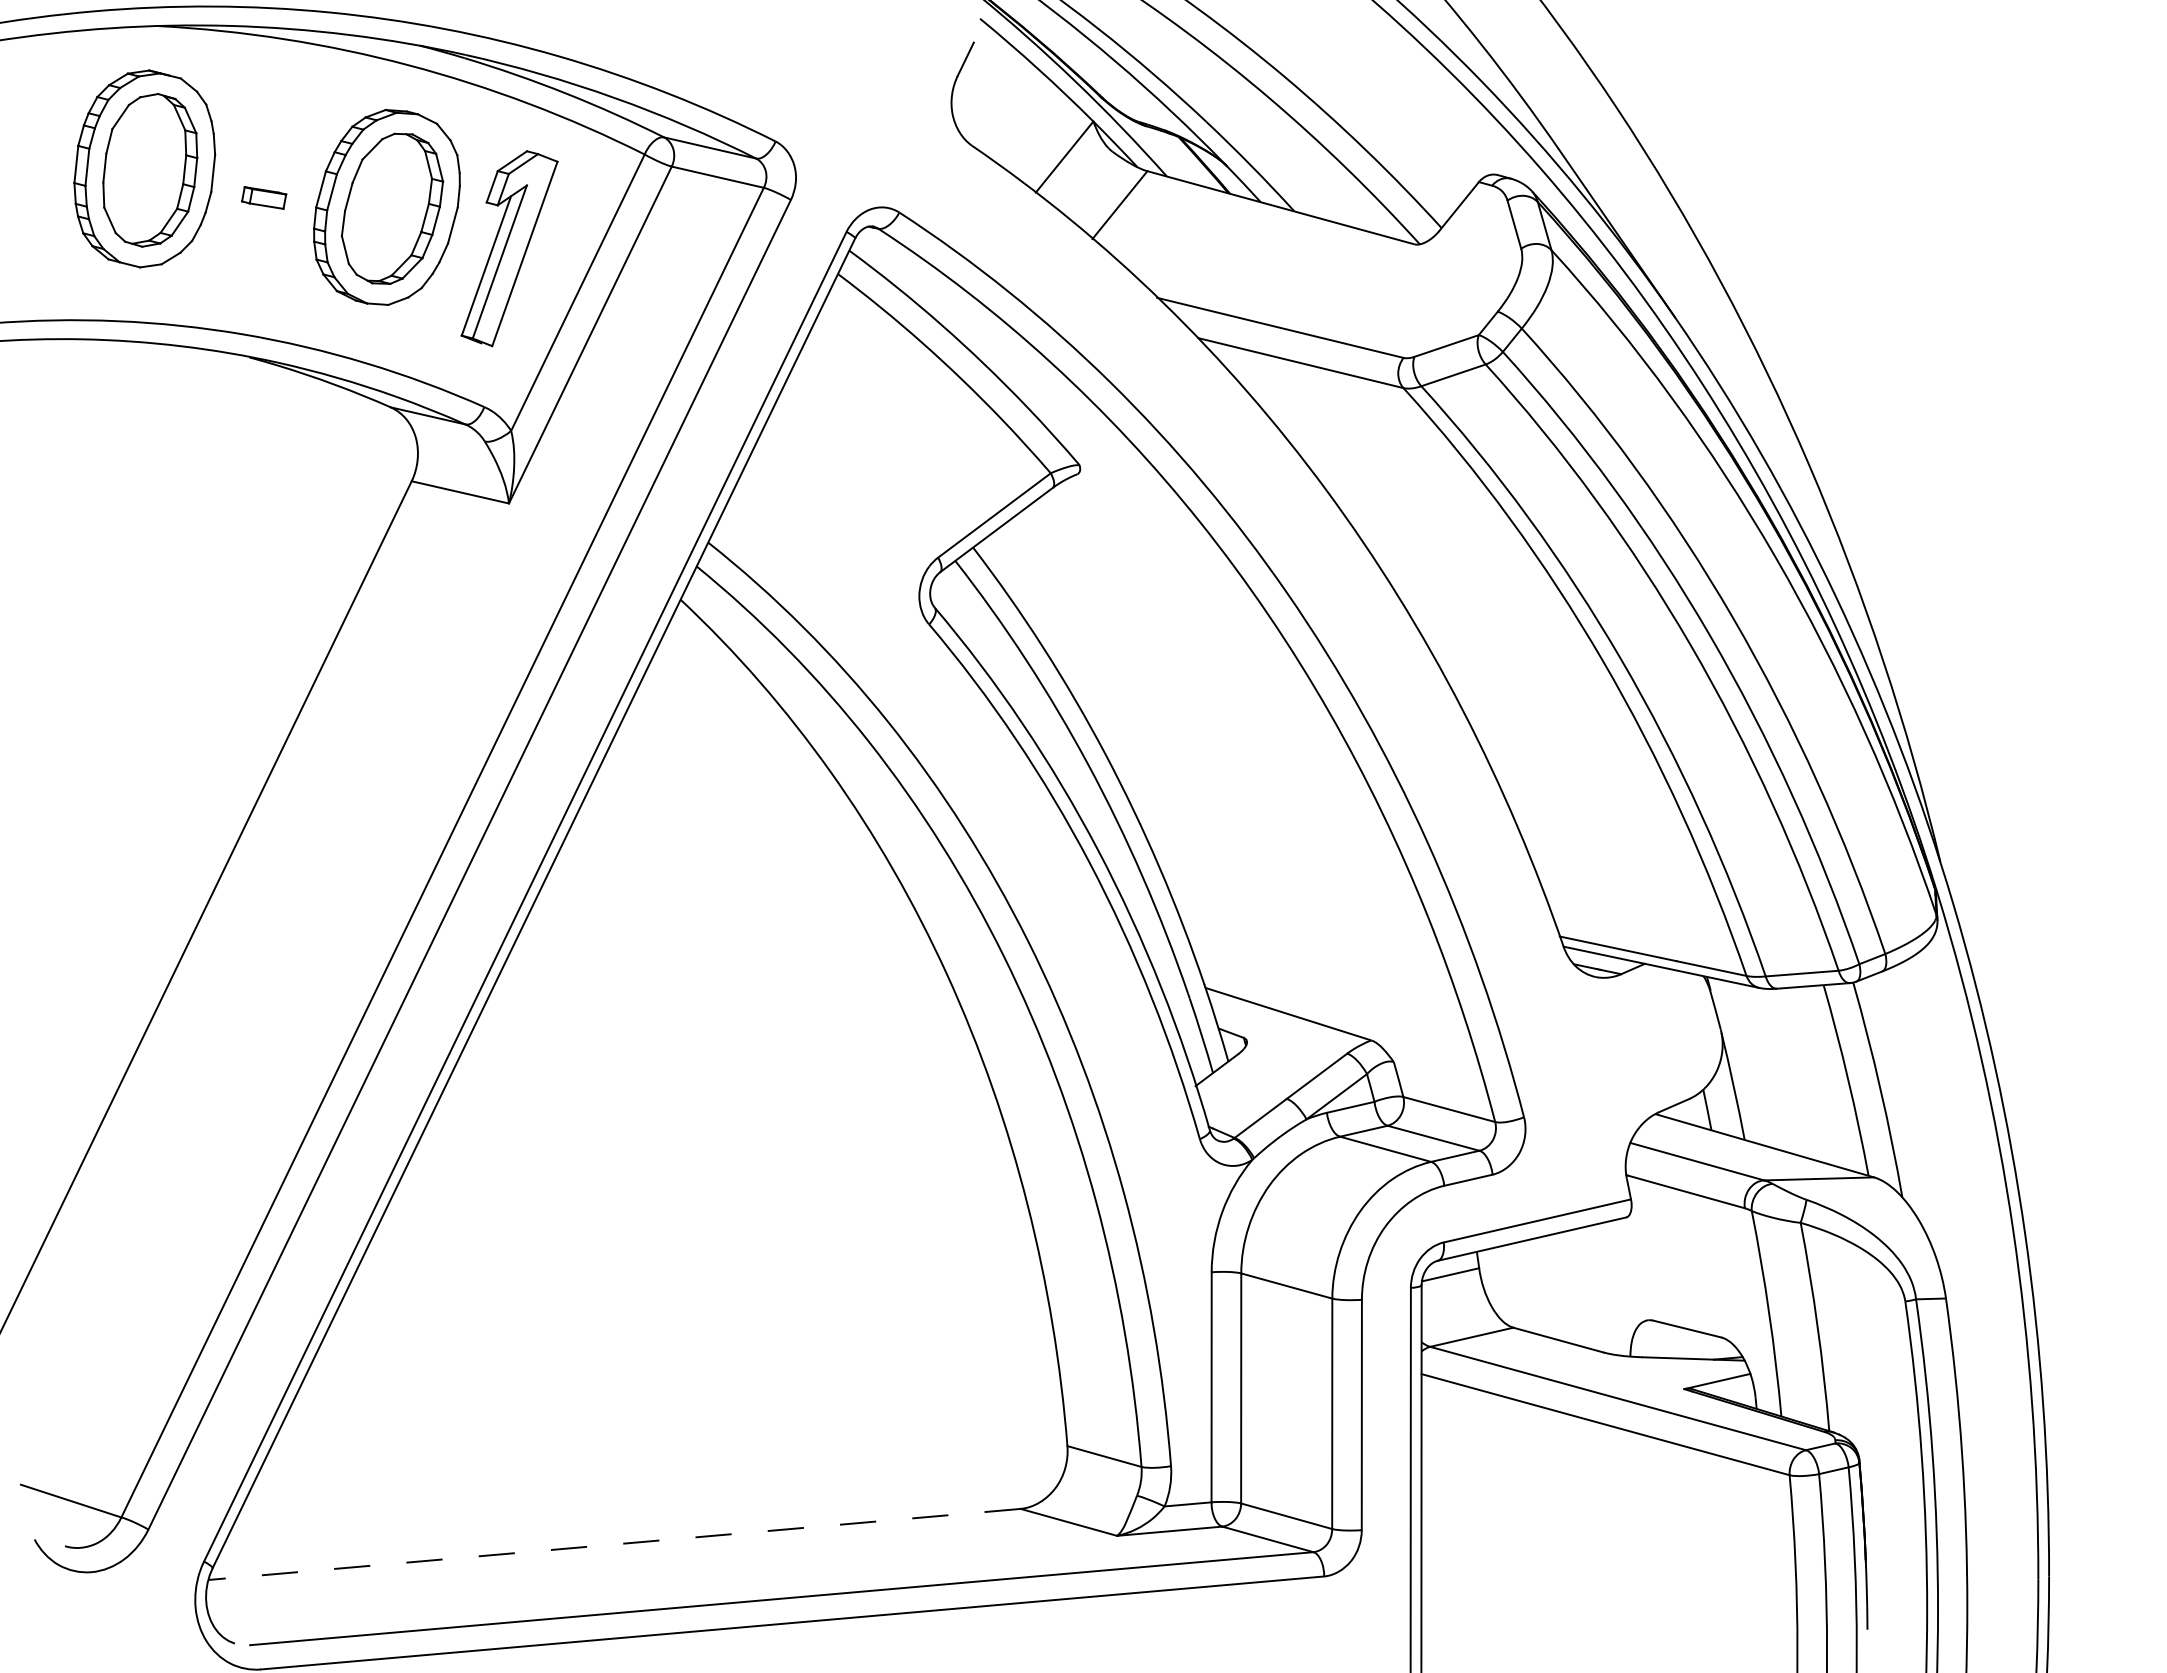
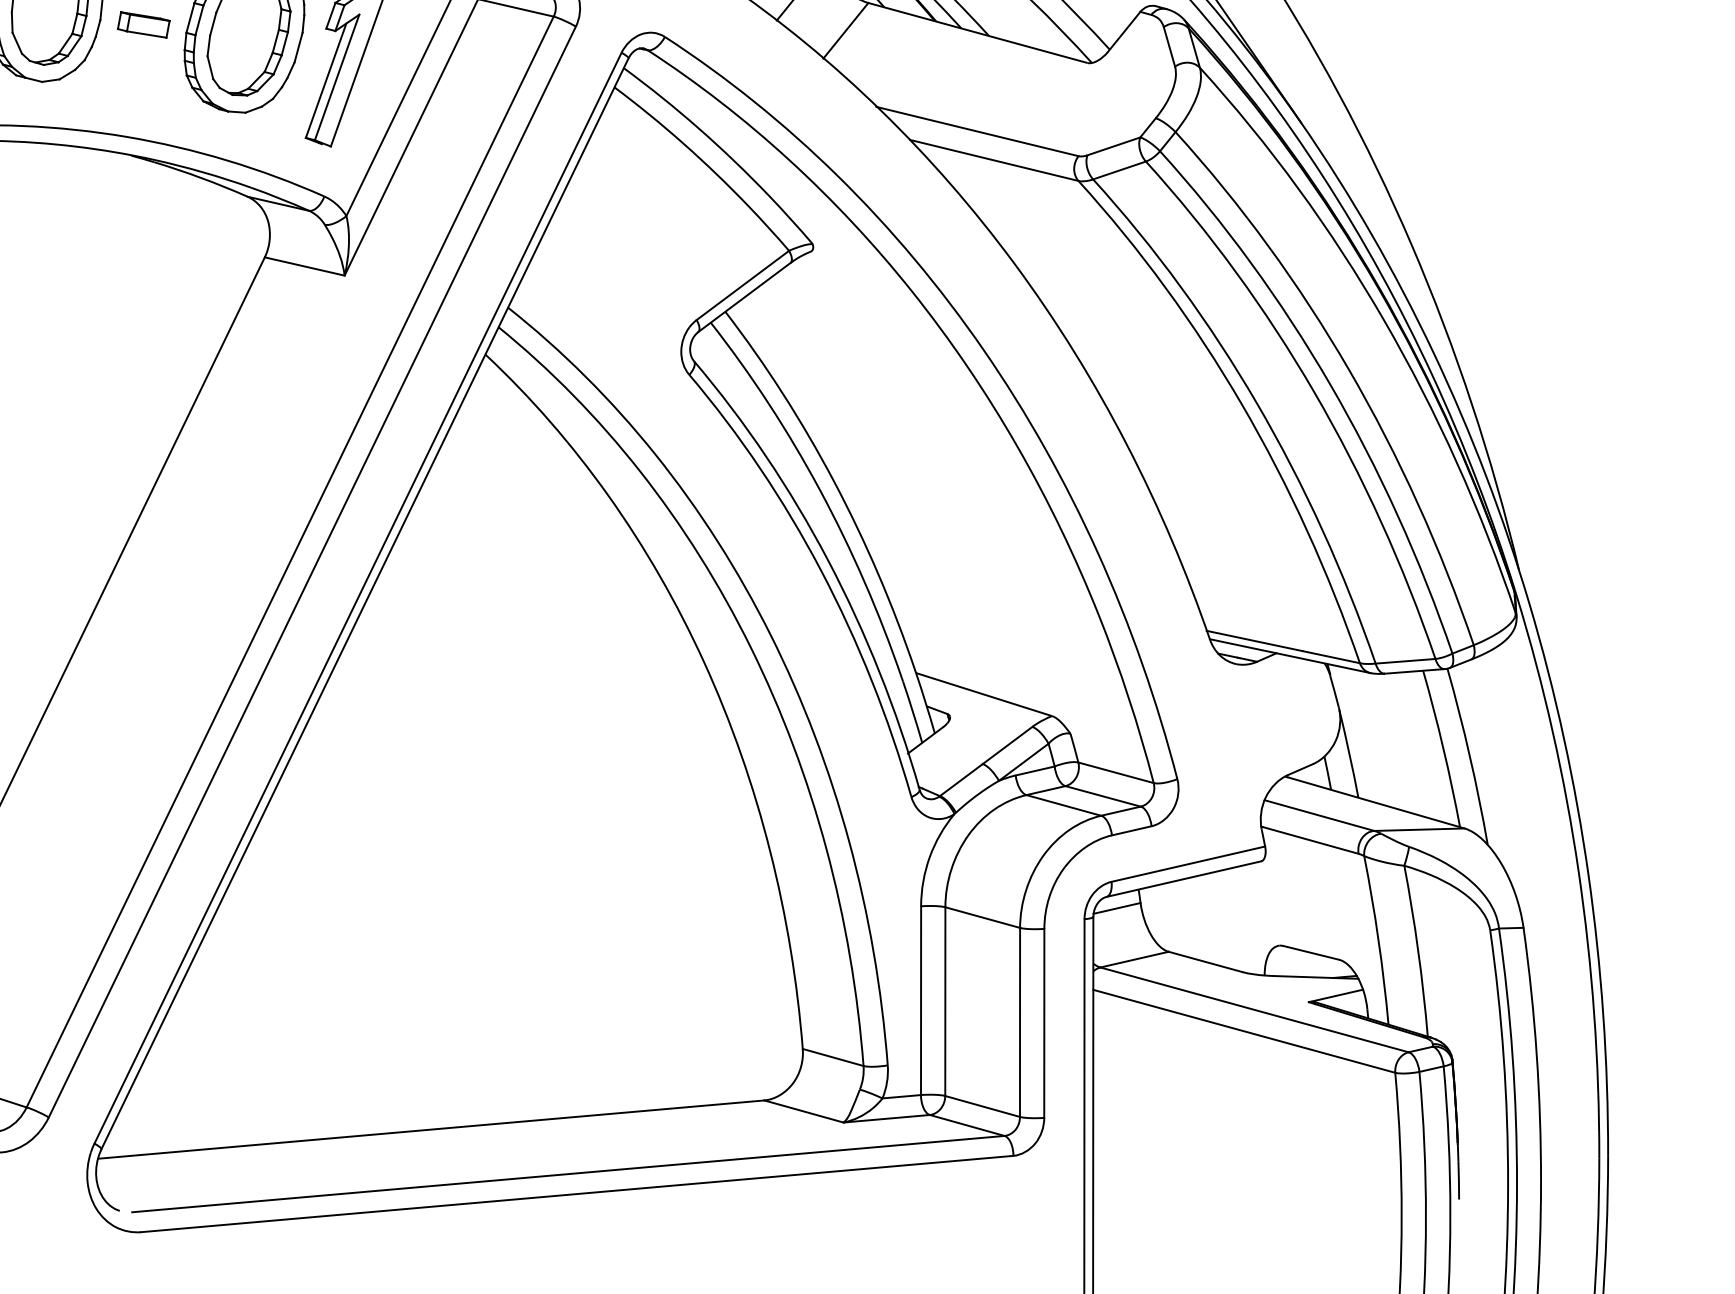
part: (263, 197) -> (143, 24), size x1.43
line: (614, 1544) -> (431, 1129), dashed -> solid

